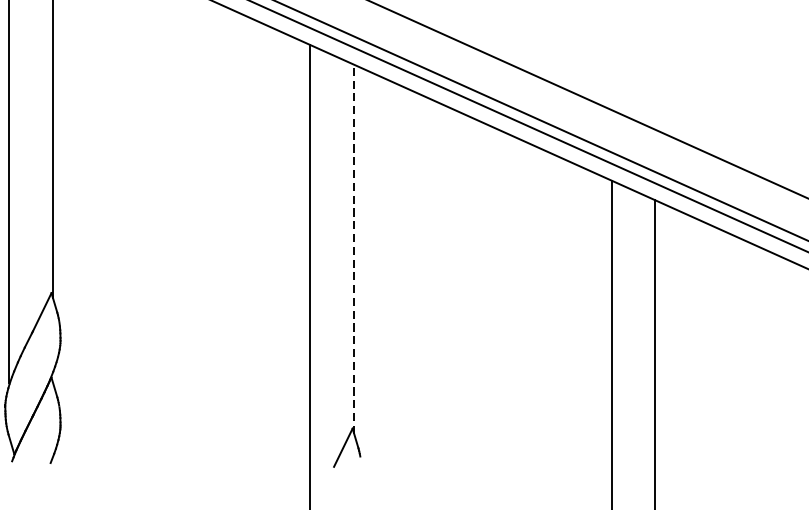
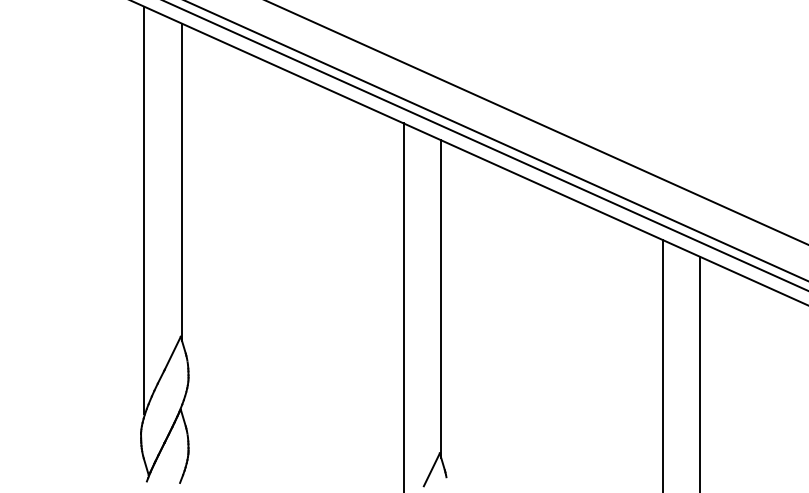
line: (354, 249) -> (441, 299), dashed -> solid

